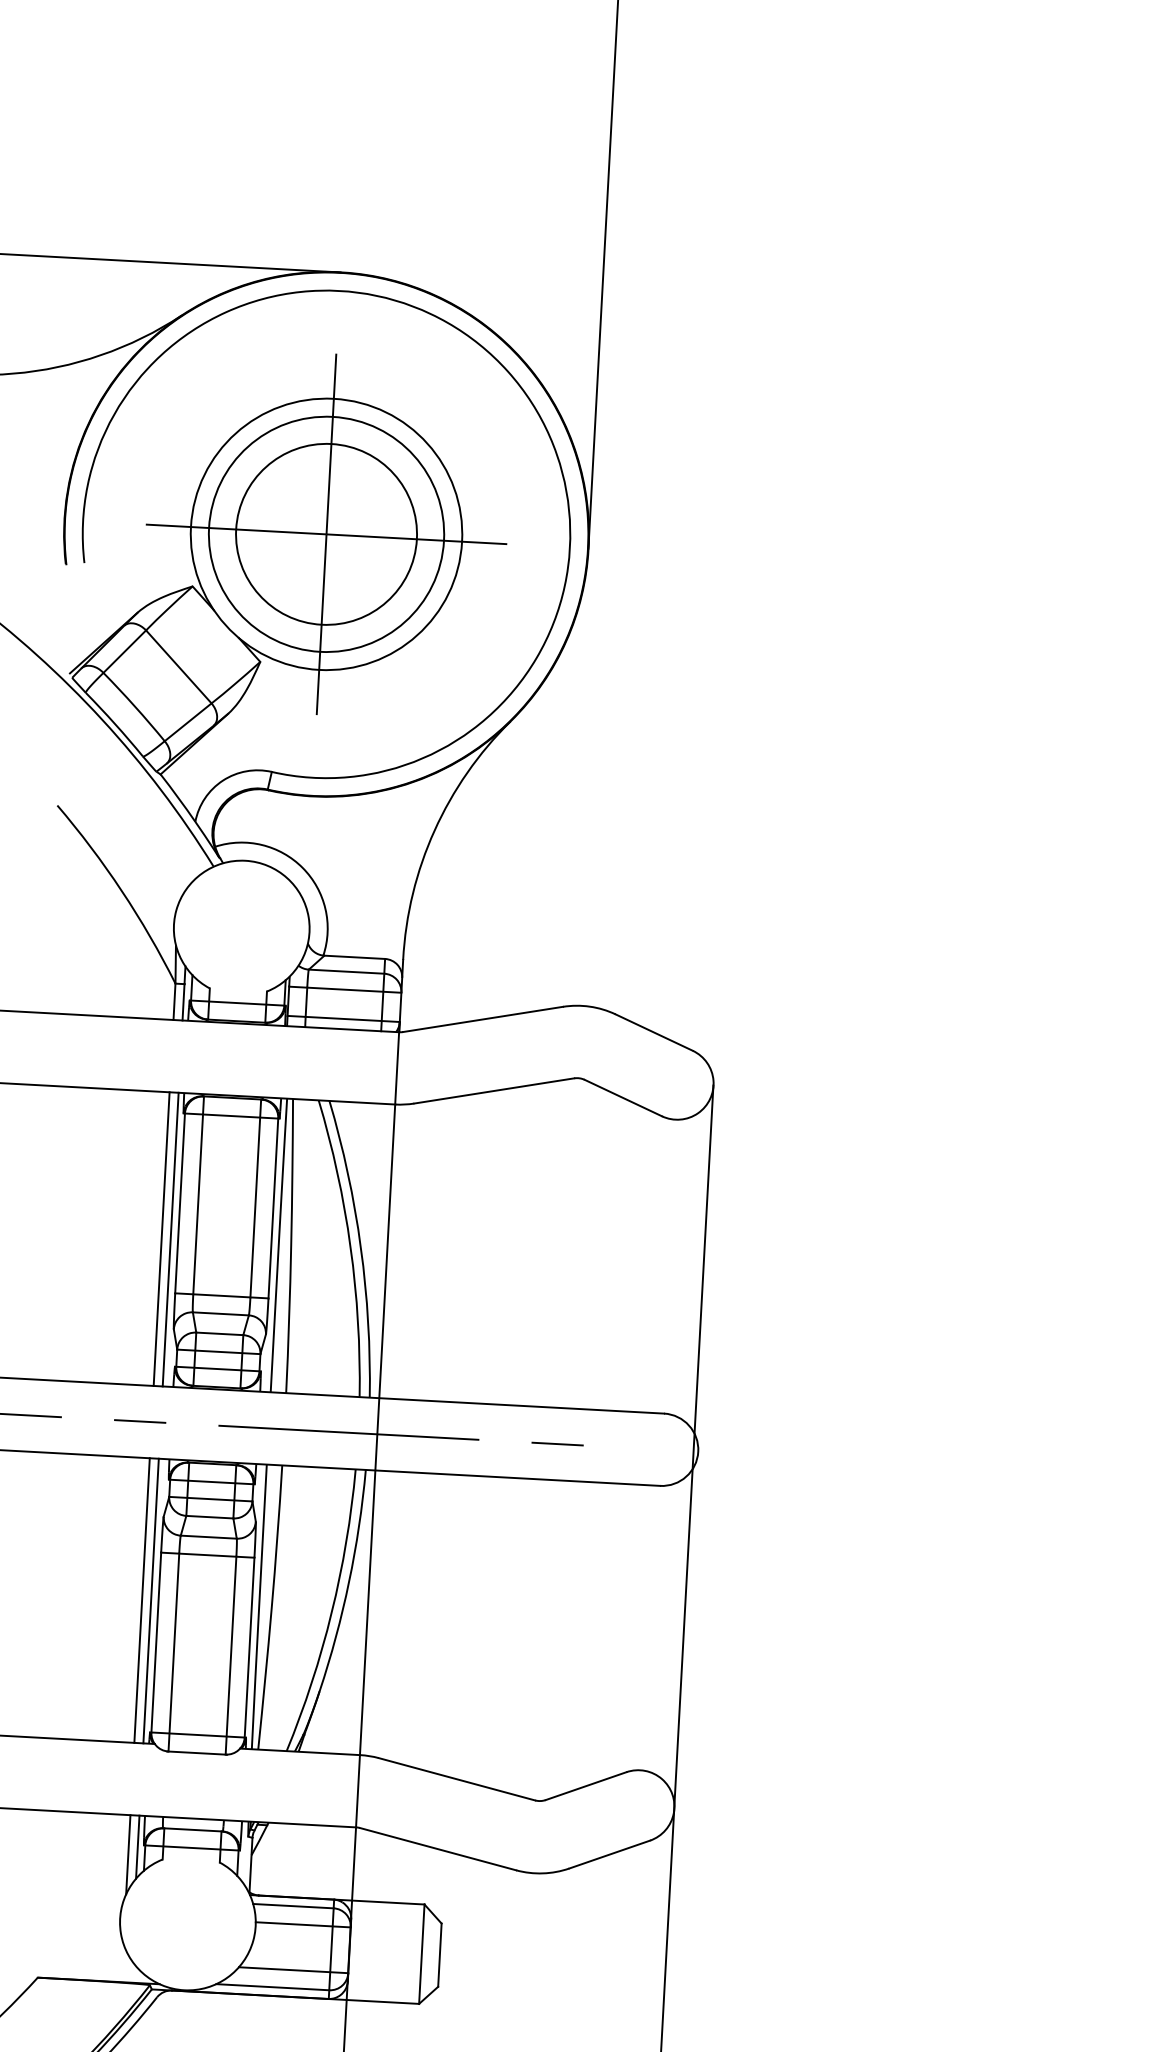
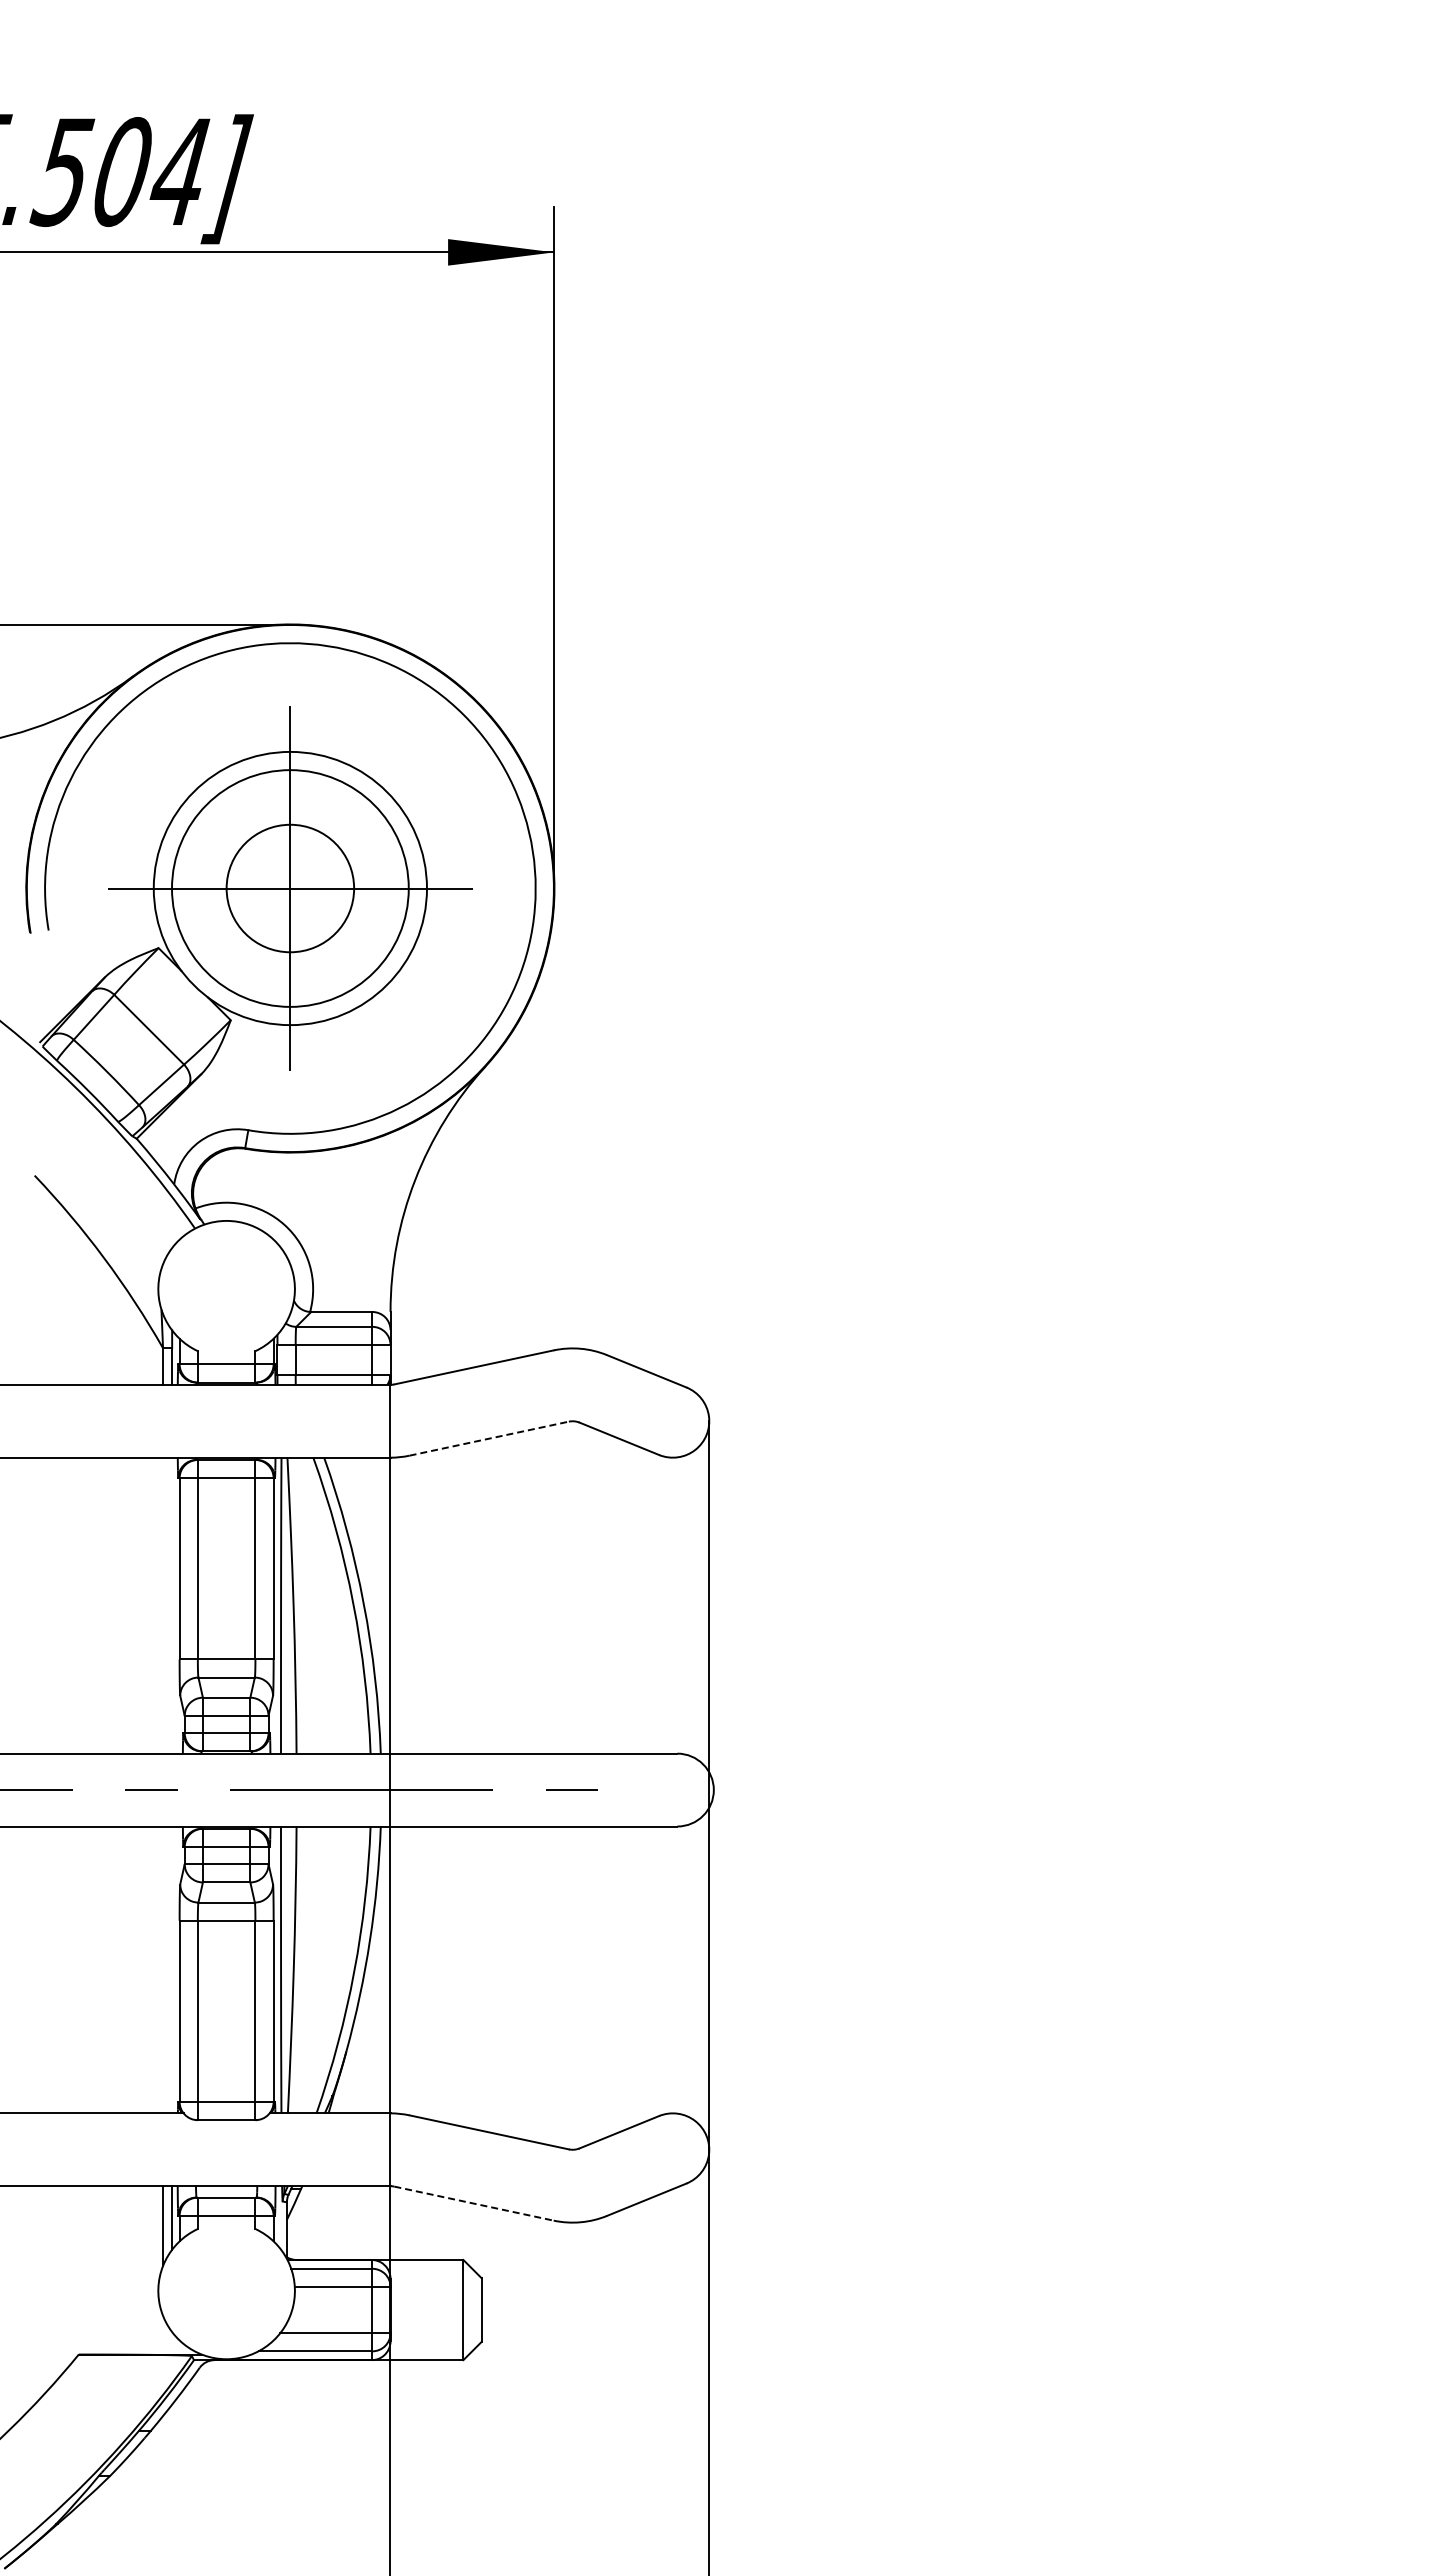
circle: (326, 534) -> (290, 888), size x0.7
line: (494, 1090) -> (489, 1438), solid -> dashed
line: (162, 1238) -> (163, 1605), removed
line: (171, 1239) -> (172, 1605), removed
line: (142, 1600) -> (163, 1969), removed
line: (151, 1600) -> (172, 1969), removed
line: (438, 1849) -> (474, 2203), solid -> dashed

